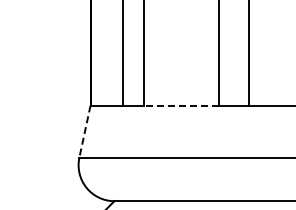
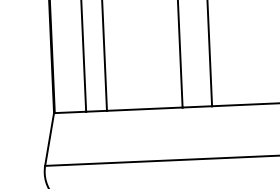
line: (181, 105) -> (144, 109), dashed -> solid
line: (84, 131) -> (49, 139), dashed -> solid

